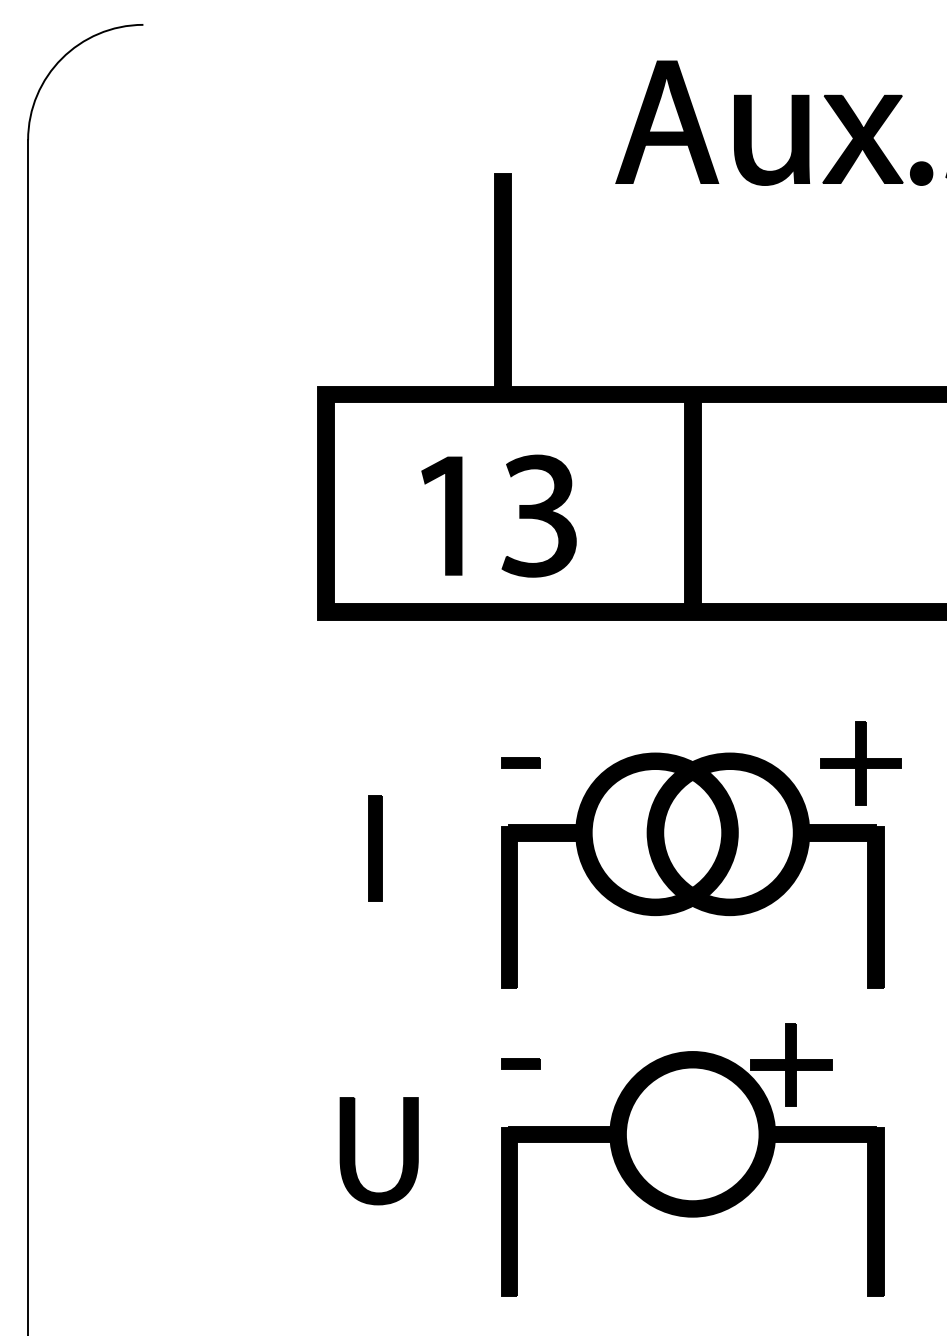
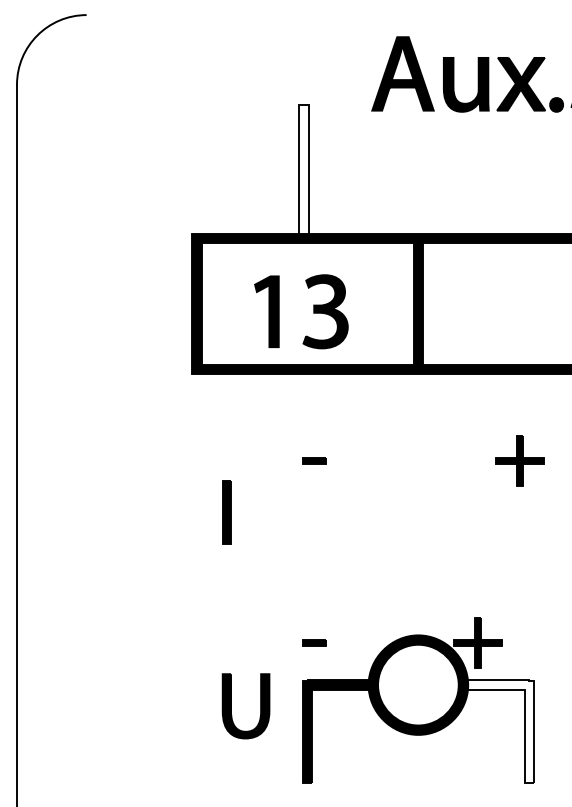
fill: (502, 283) -> (303, 171), removed
part: (692, 870) -> (418, 525), removed
part: (355, 1151) -> (231, 706), moved
fill: (828, 1211) -> (500, 731), removed

